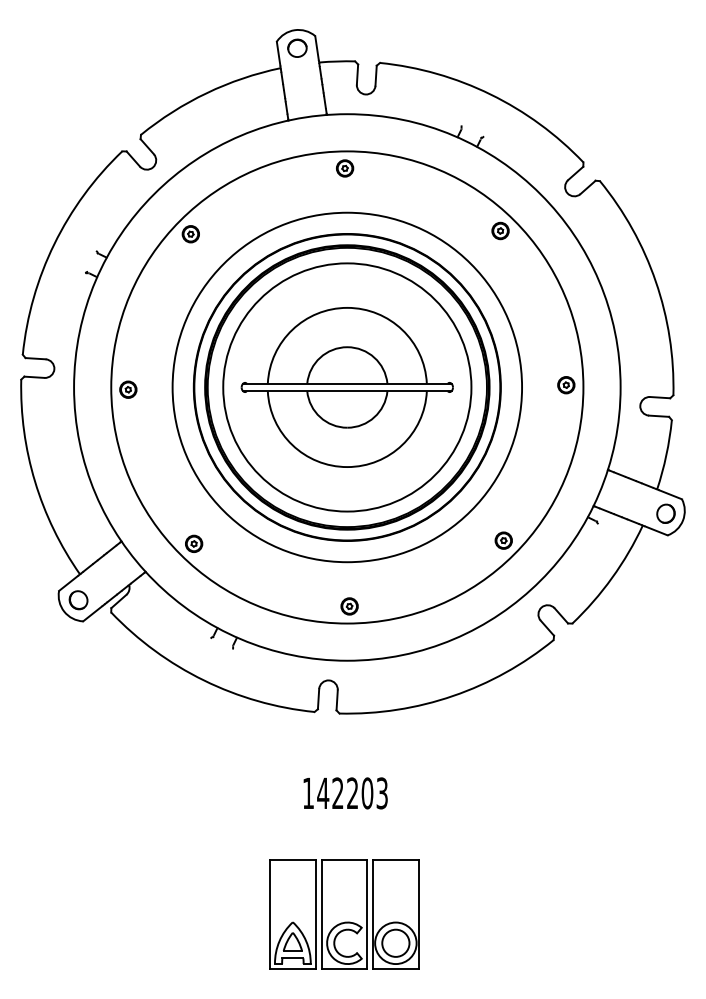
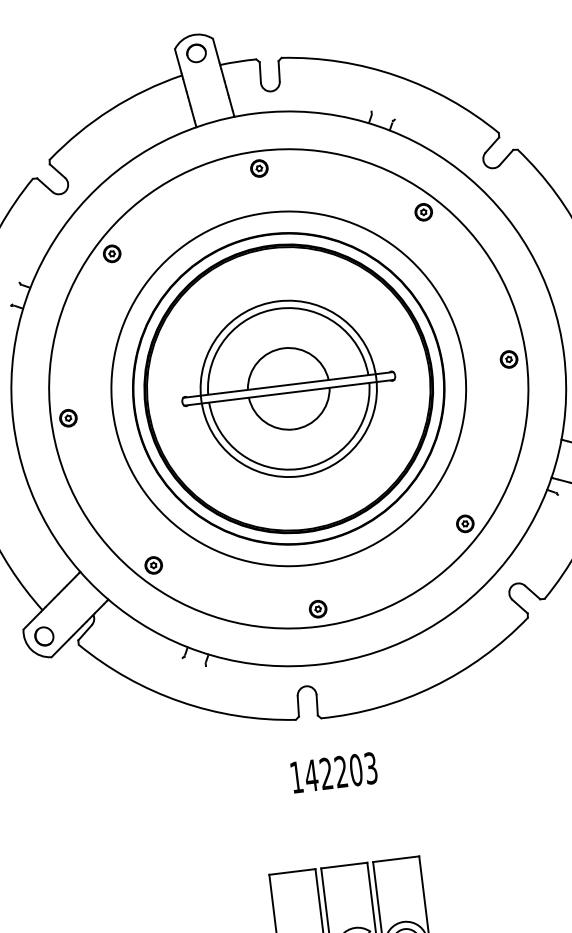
circle: (347, 387) -> (288, 388), size x0.7
text: (345, 793) -> (334, 772), moved

